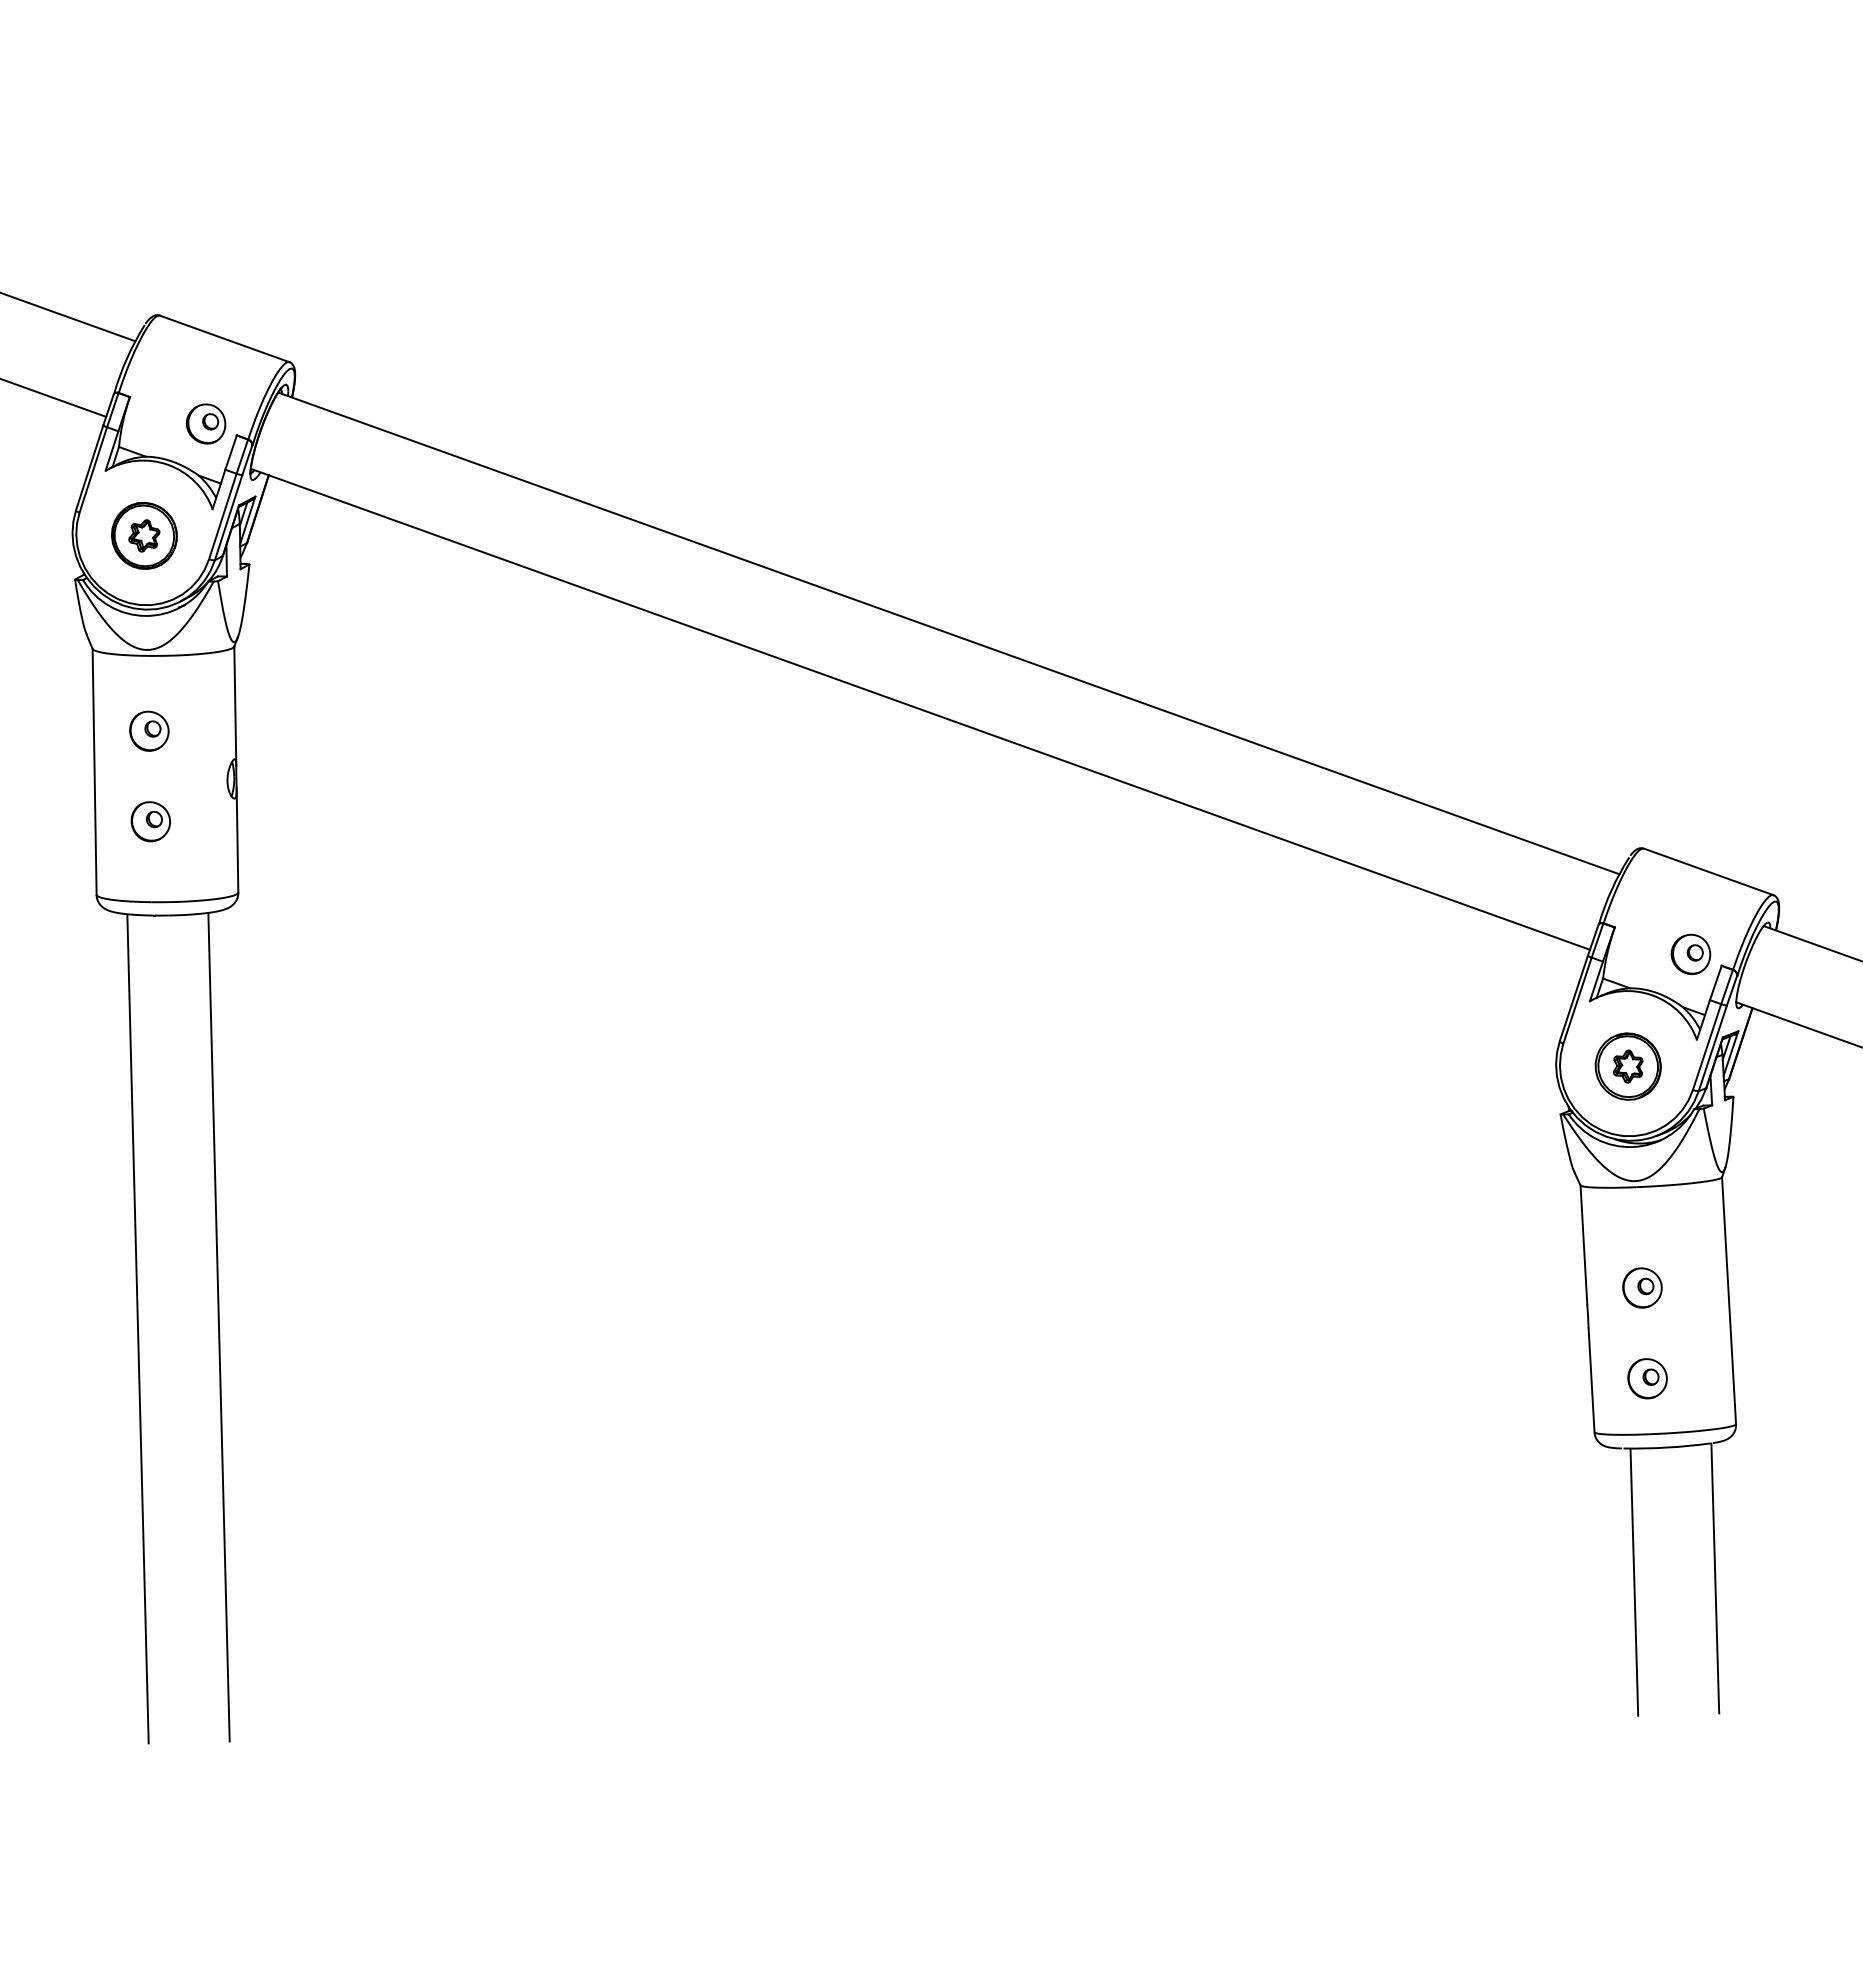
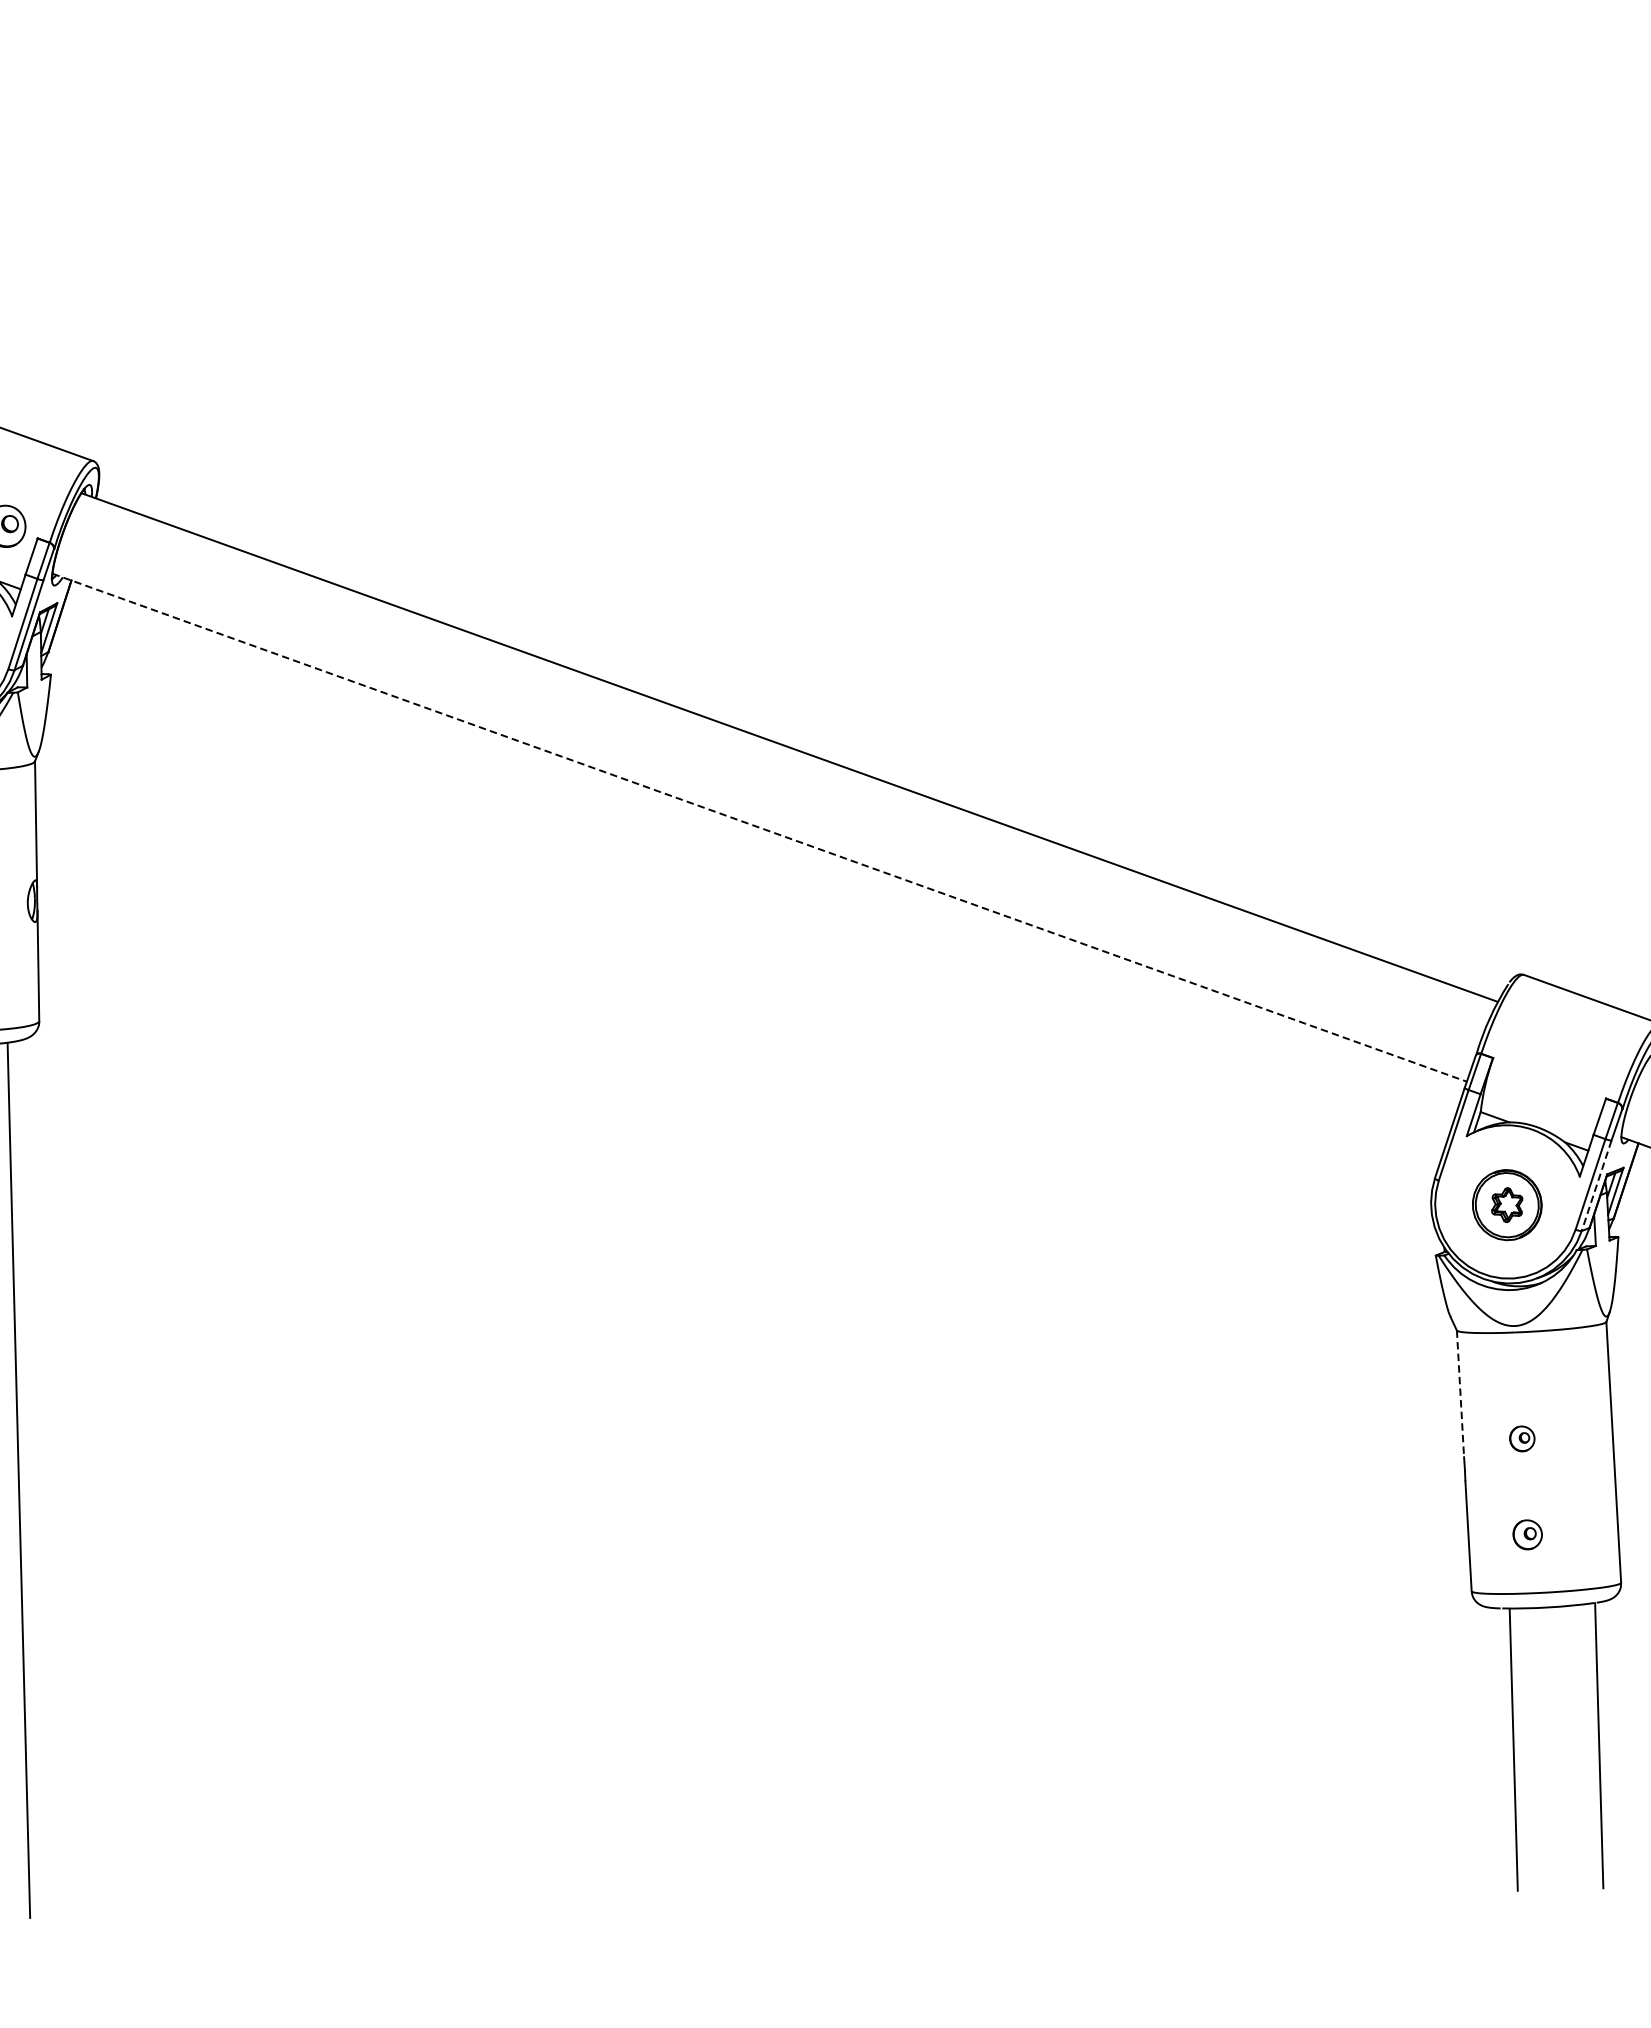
line: (920, 709) -> (759, 827), solid -> dashed
part: (1690, 953) -> (1573, 1085), removed
line: (1712, 1048) -> (1596, 1185), solid -> dashed
line: (1583, 1244) -> (1460, 1392), solid -> dashed
part: (1642, 1287) -> (1522, 1438), size x0.6
part: (1647, 1378) -> (1527, 1534), size x0.7

